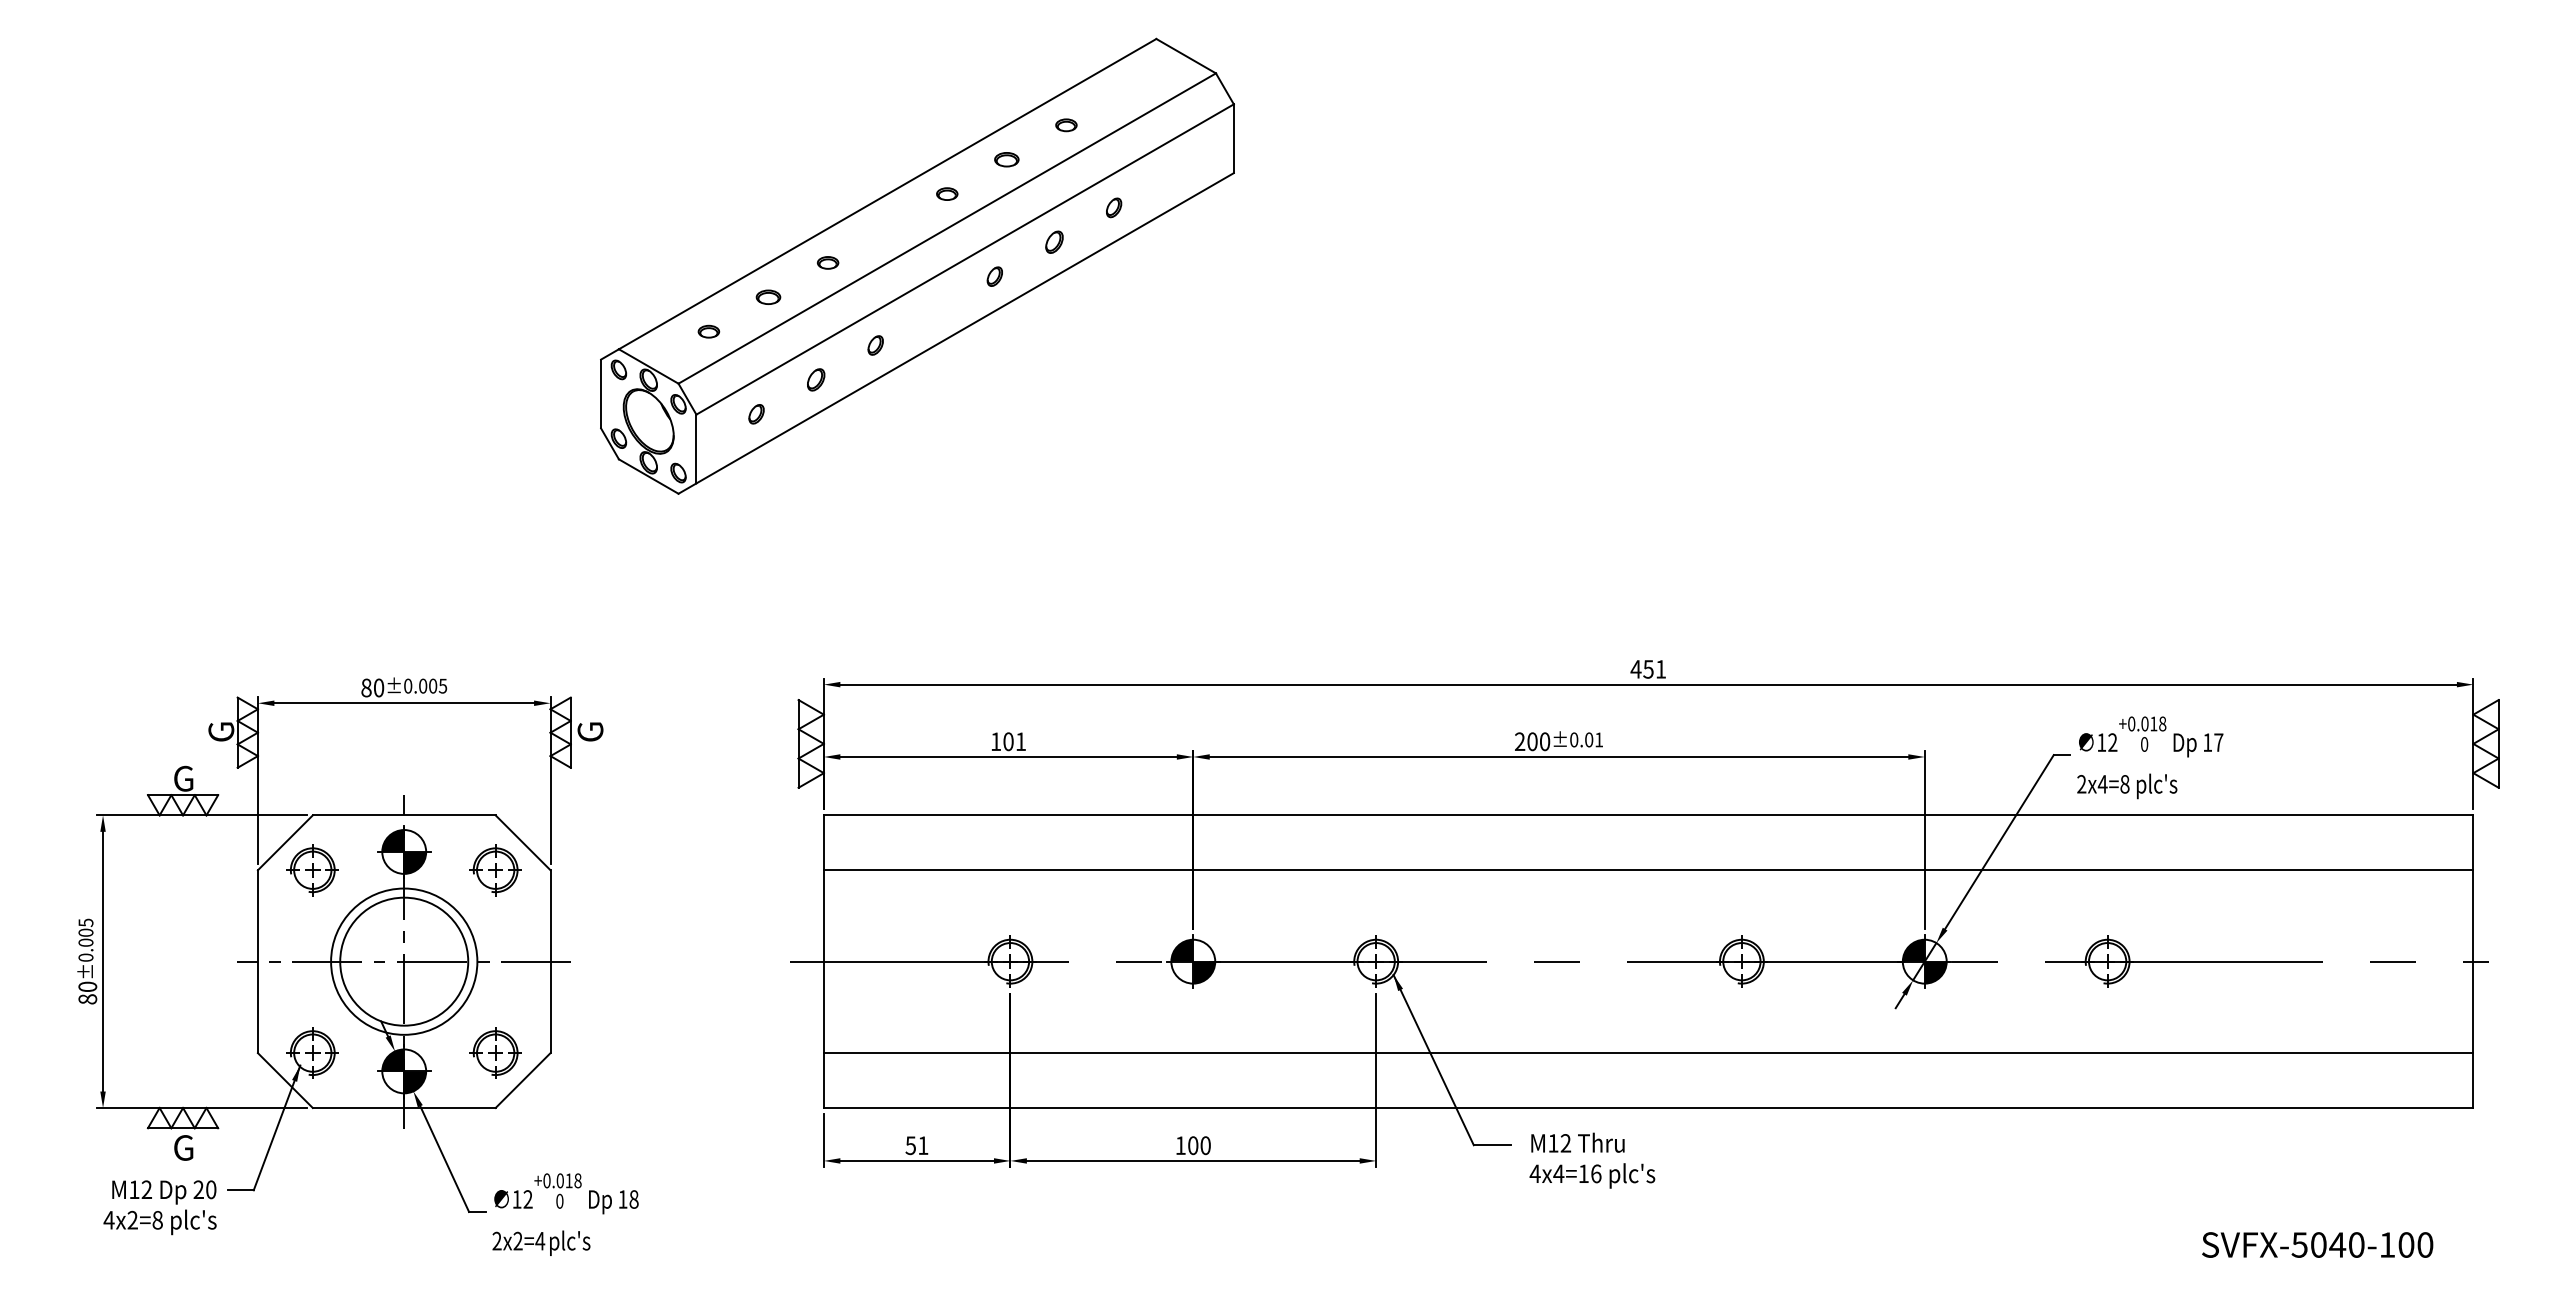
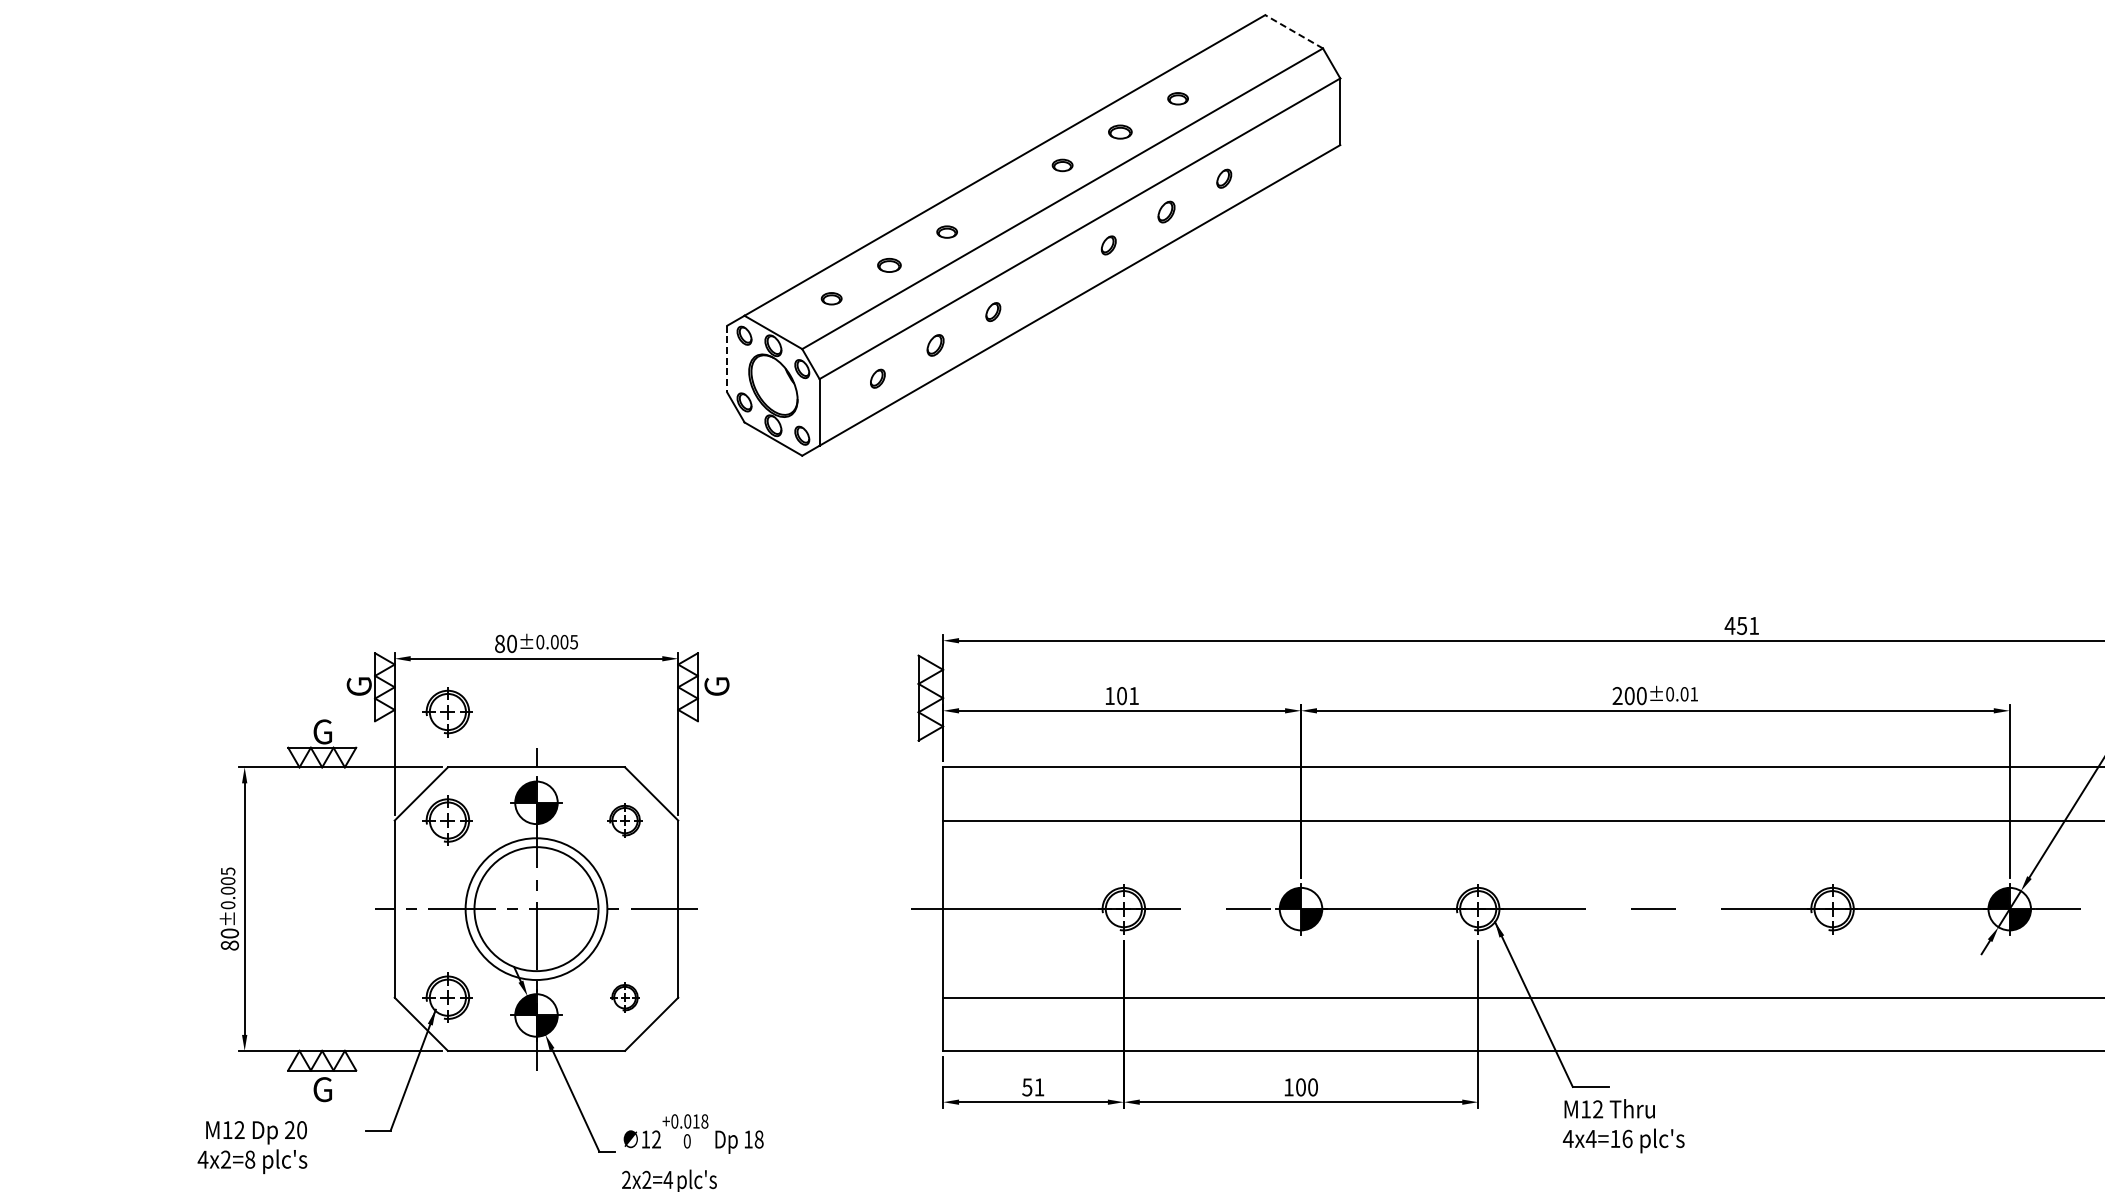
line: (1185, 55) -> (1293, 31), solid -> dashed
line: (601, 394) -> (727, 359), solid -> dashed
part: (312, 758) -> (447, 712), added
part: (495, 870) -> (624, 820), size x0.7
part: (495, 1052) -> (624, 997), size x0.6
text: (1592, 1160) -> (1623, 1125), moved
text: (159, 1207) -> (251, 1147), moved

